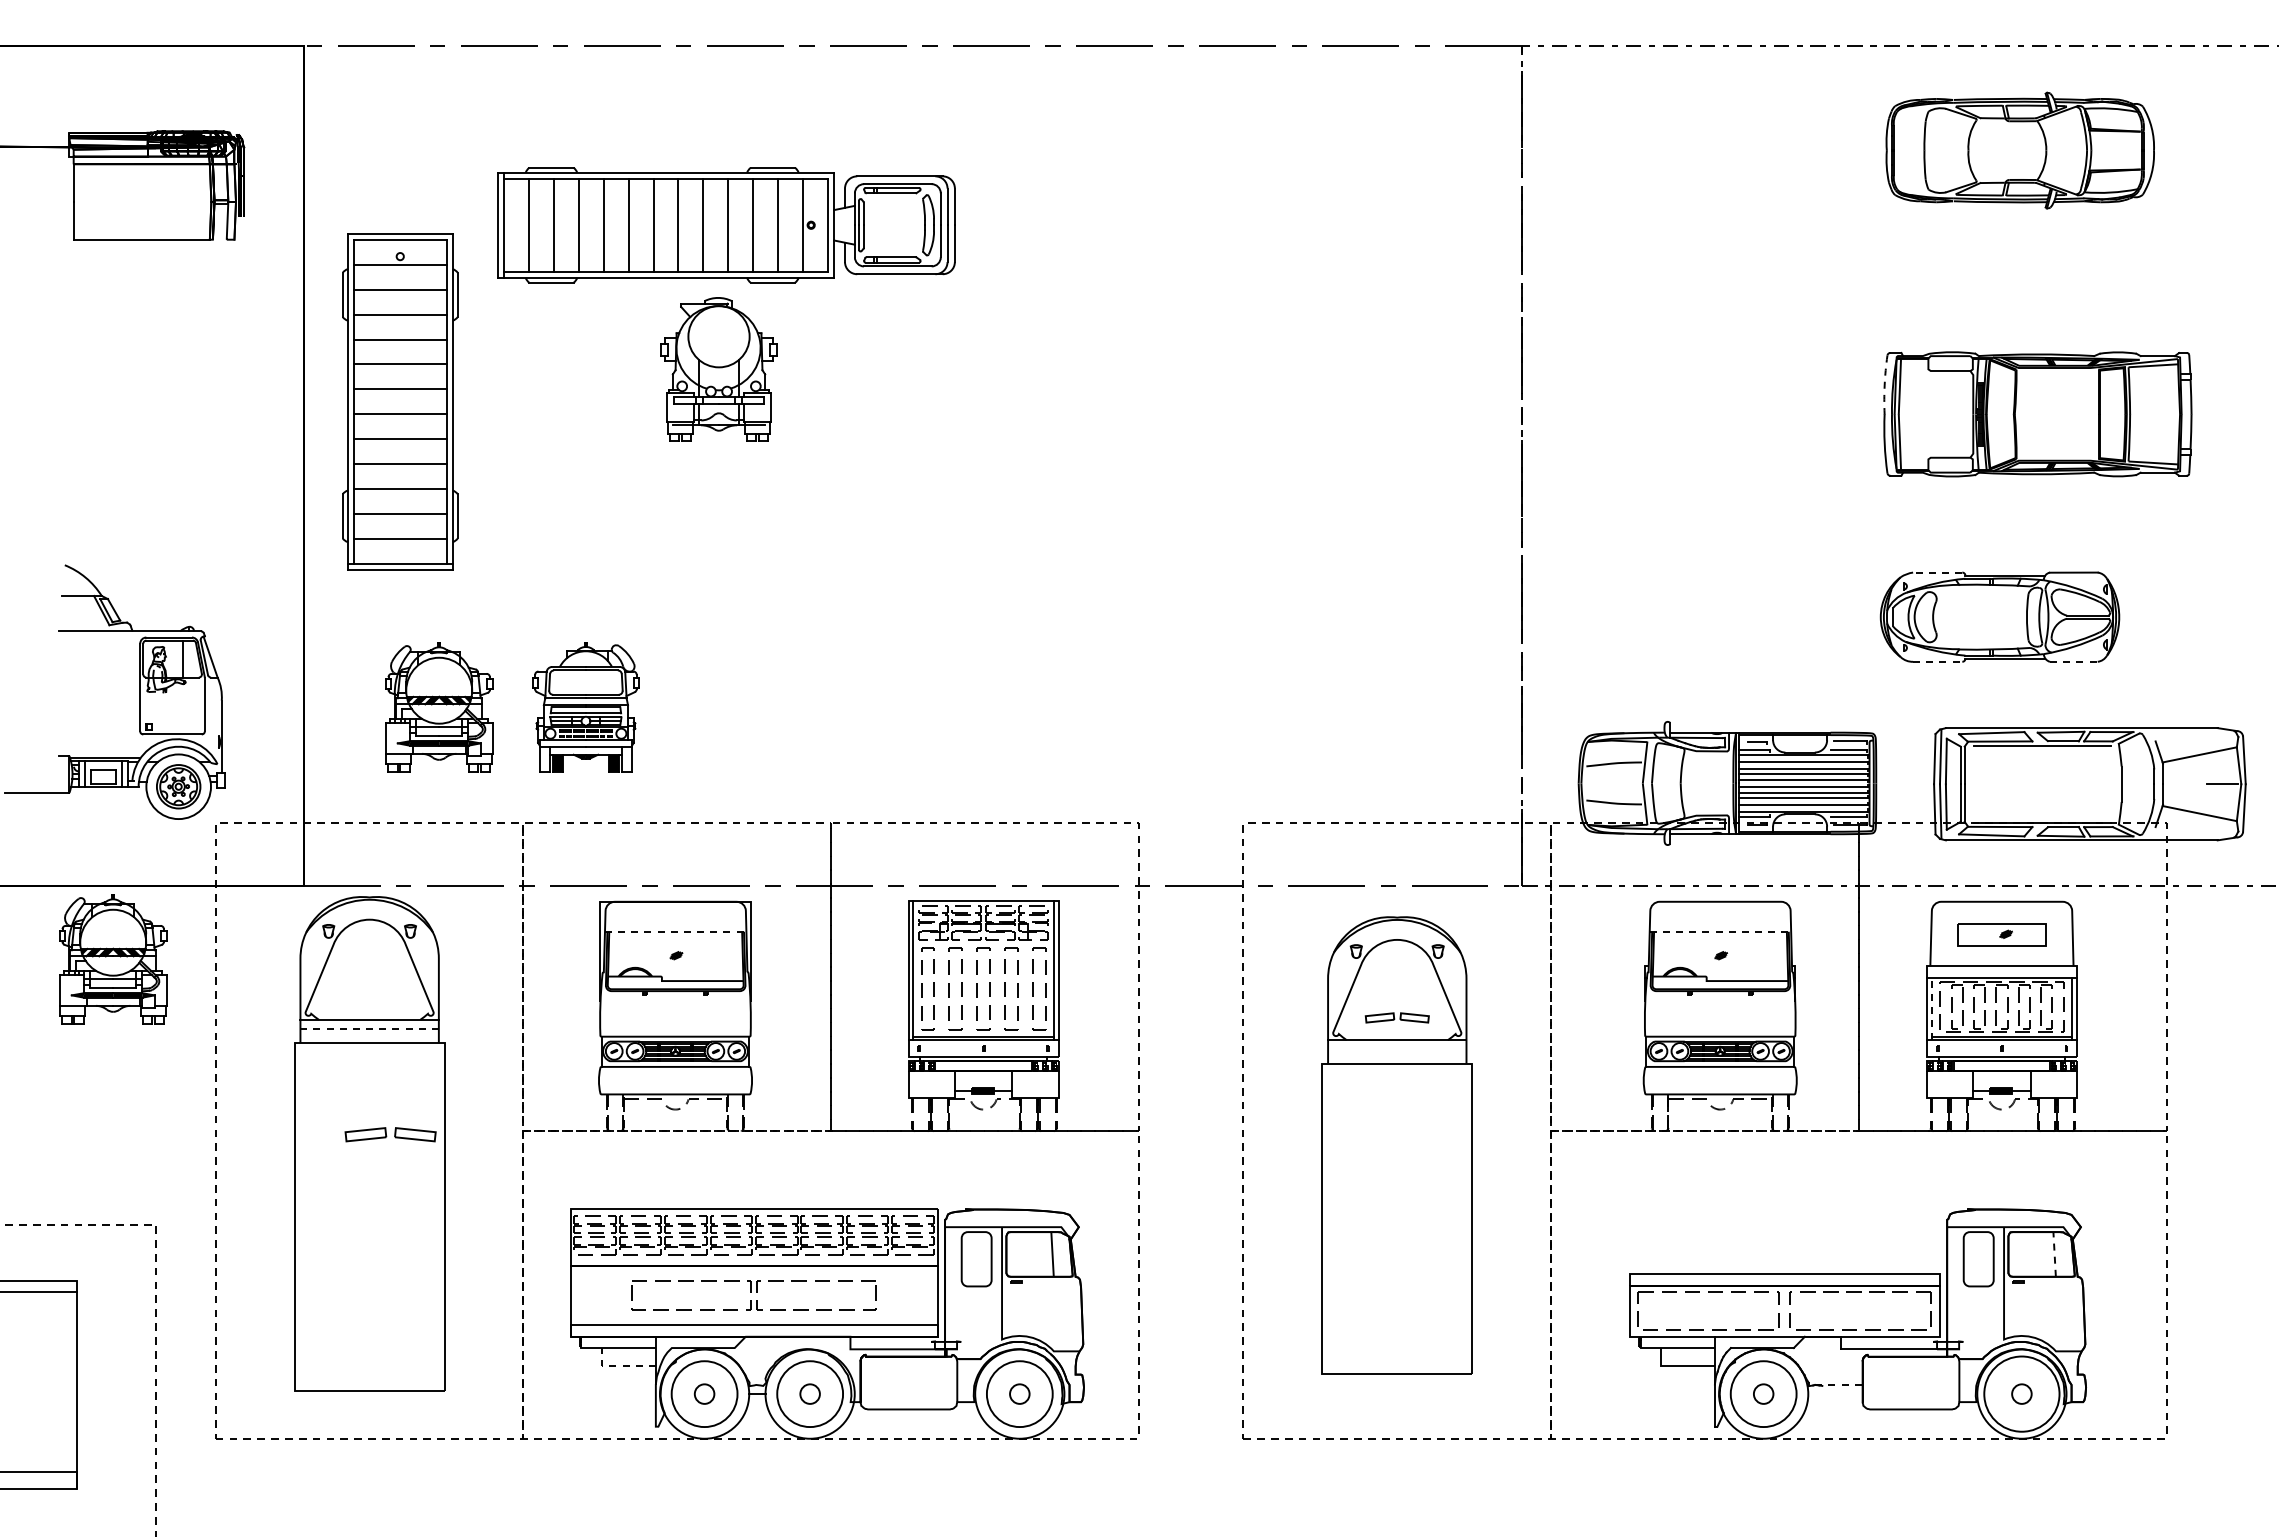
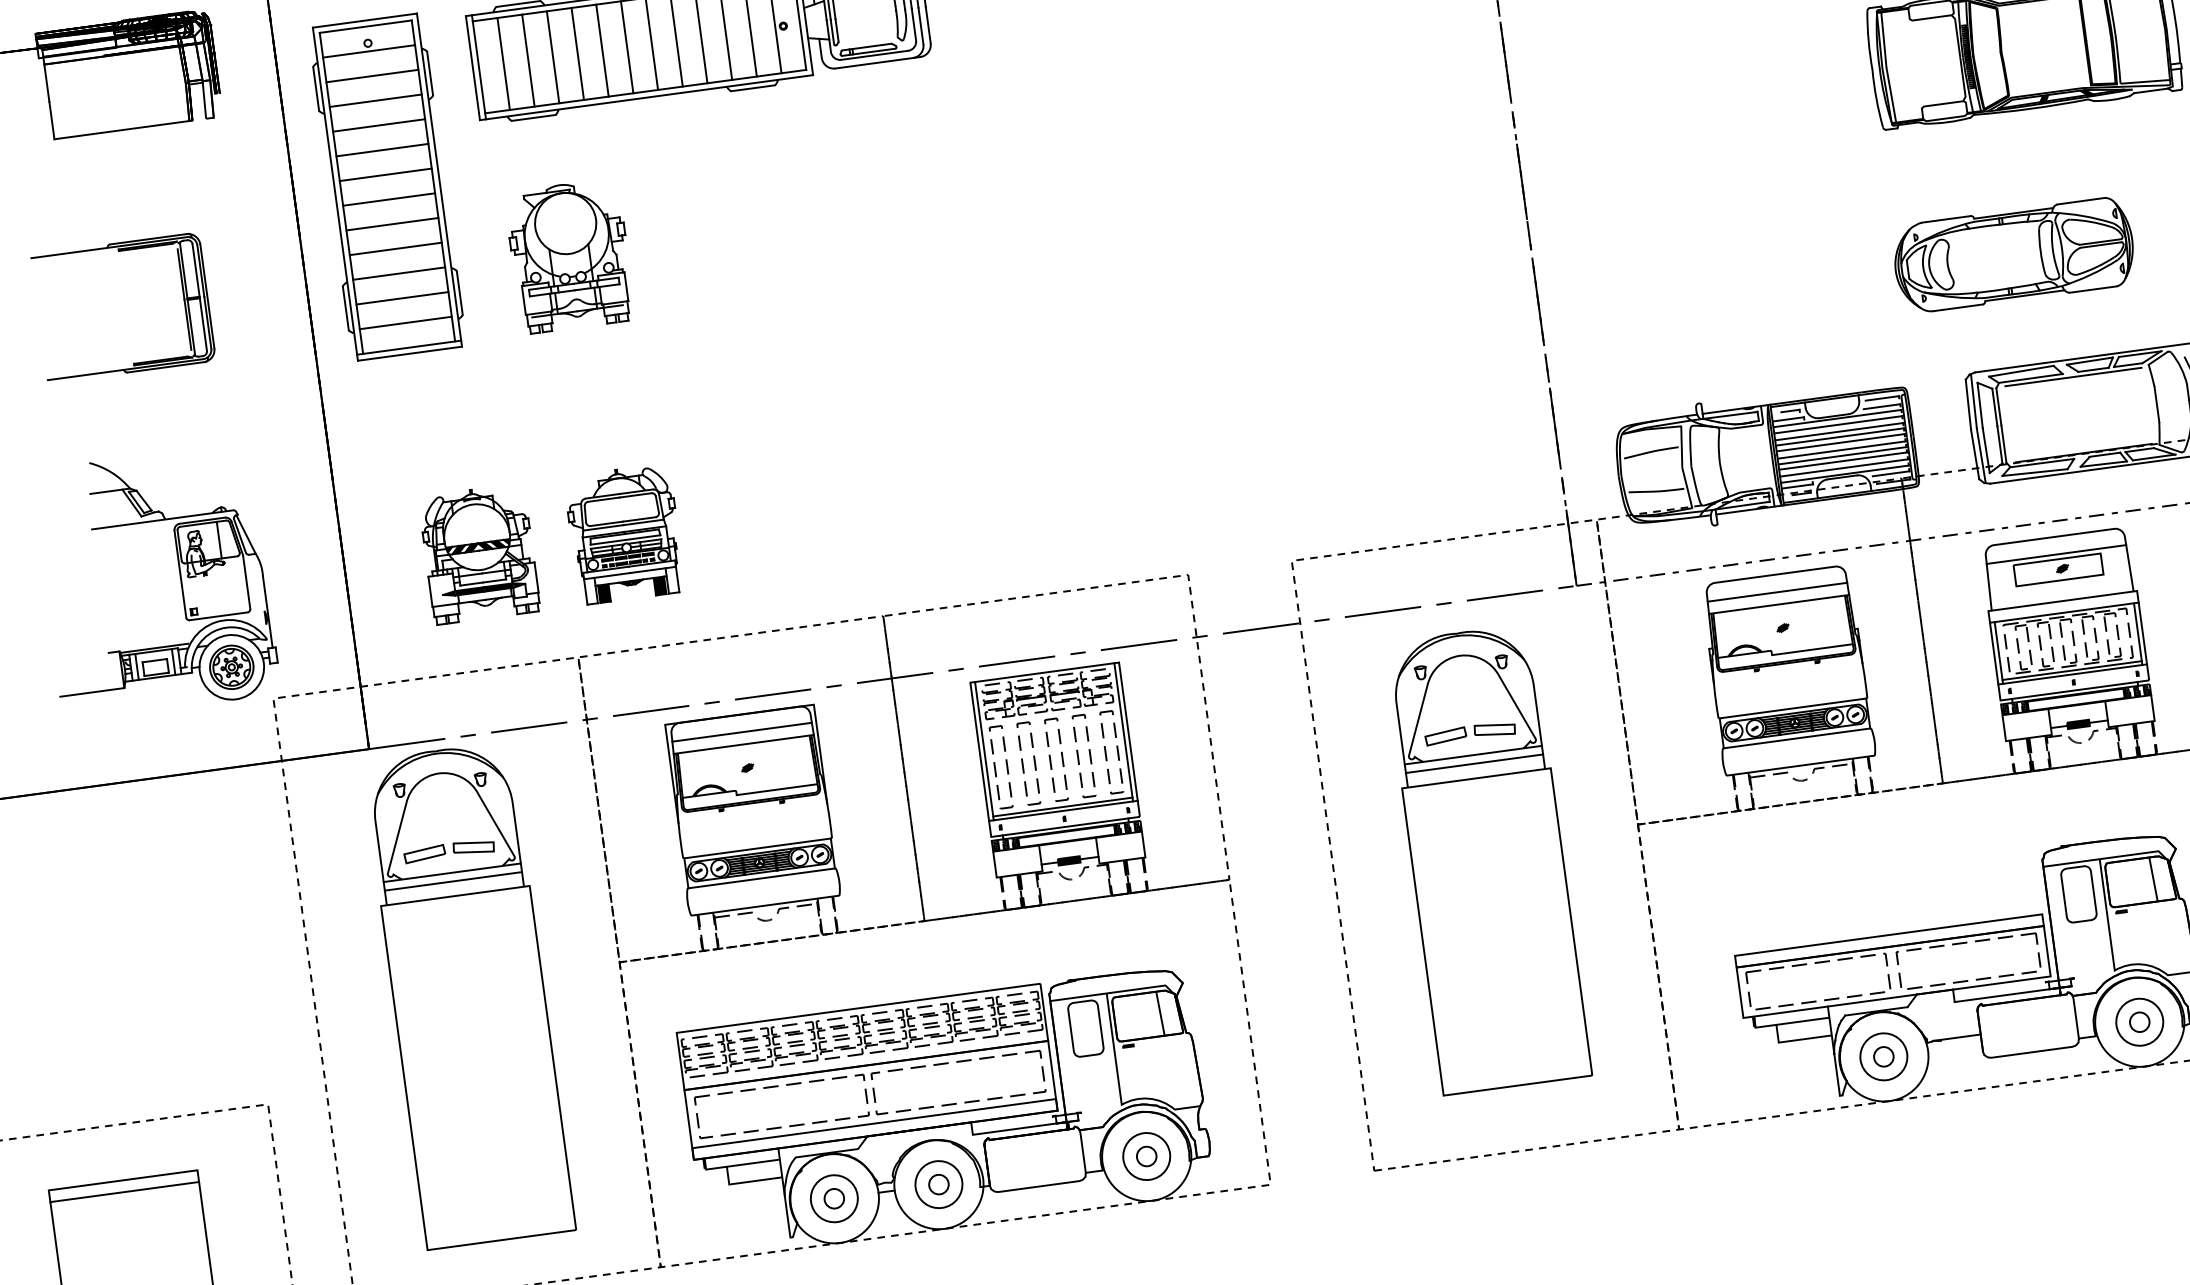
part: (122, 359) -> (118, 251), added
part: (718, 369) -> (569, 256), moved
arc: (1884, 385) -> (1868, 41), dashed -> solid
part: (400, 401) -> (387, 186), moved
line: (1937, 572) -> (1946, 219), dashed -> solid
line: (1937, 661) -> (1957, 307), dashed -> solid
line: (2073, 661) -> (2092, 289), dashed -> solid
line: (675, 919) -> (741, 732), added
line: (1720, 919) -> (1777, 592), added
line: (2001, 919) -> (2055, 554), added
line: (675, 931) -> (743, 744), dashed -> solid
line: (1720, 931) -> (1779, 604), dashed -> solid
part: (113, 959) -> (190, 847), removed
line: (1931, 1008) -> (1998, 652), dashed -> solid
part: (1397, 1017) -> (1470, 732), size x1.43
line: (369, 1028) -> (453, 881), dashed -> solid
line: (1397, 1048) -> (1474, 763), added
part: (390, 1134) -> (449, 850), moved
line: (2054, 1253) -> (2153, 878), dashed -> solid
part: (753, 1295) -> (869, 1094), size x1.43
line: (619, 1365) -> (746, 1181), dashed -> solid
line: (1838, 1384) -> (1956, 1037), dashed -> solid
circle: (704, 1393) -> (834, 1198), size x0.71
circle: (809, 1393) -> (938, 1184), size x0.71
circle: (1019, 1393) -> (1146, 1155), size x0.71
circle: (1763, 1393) -> (1883, 1056), size x0.71
circle: (2021, 1393) -> (2139, 1021), size x0.62

